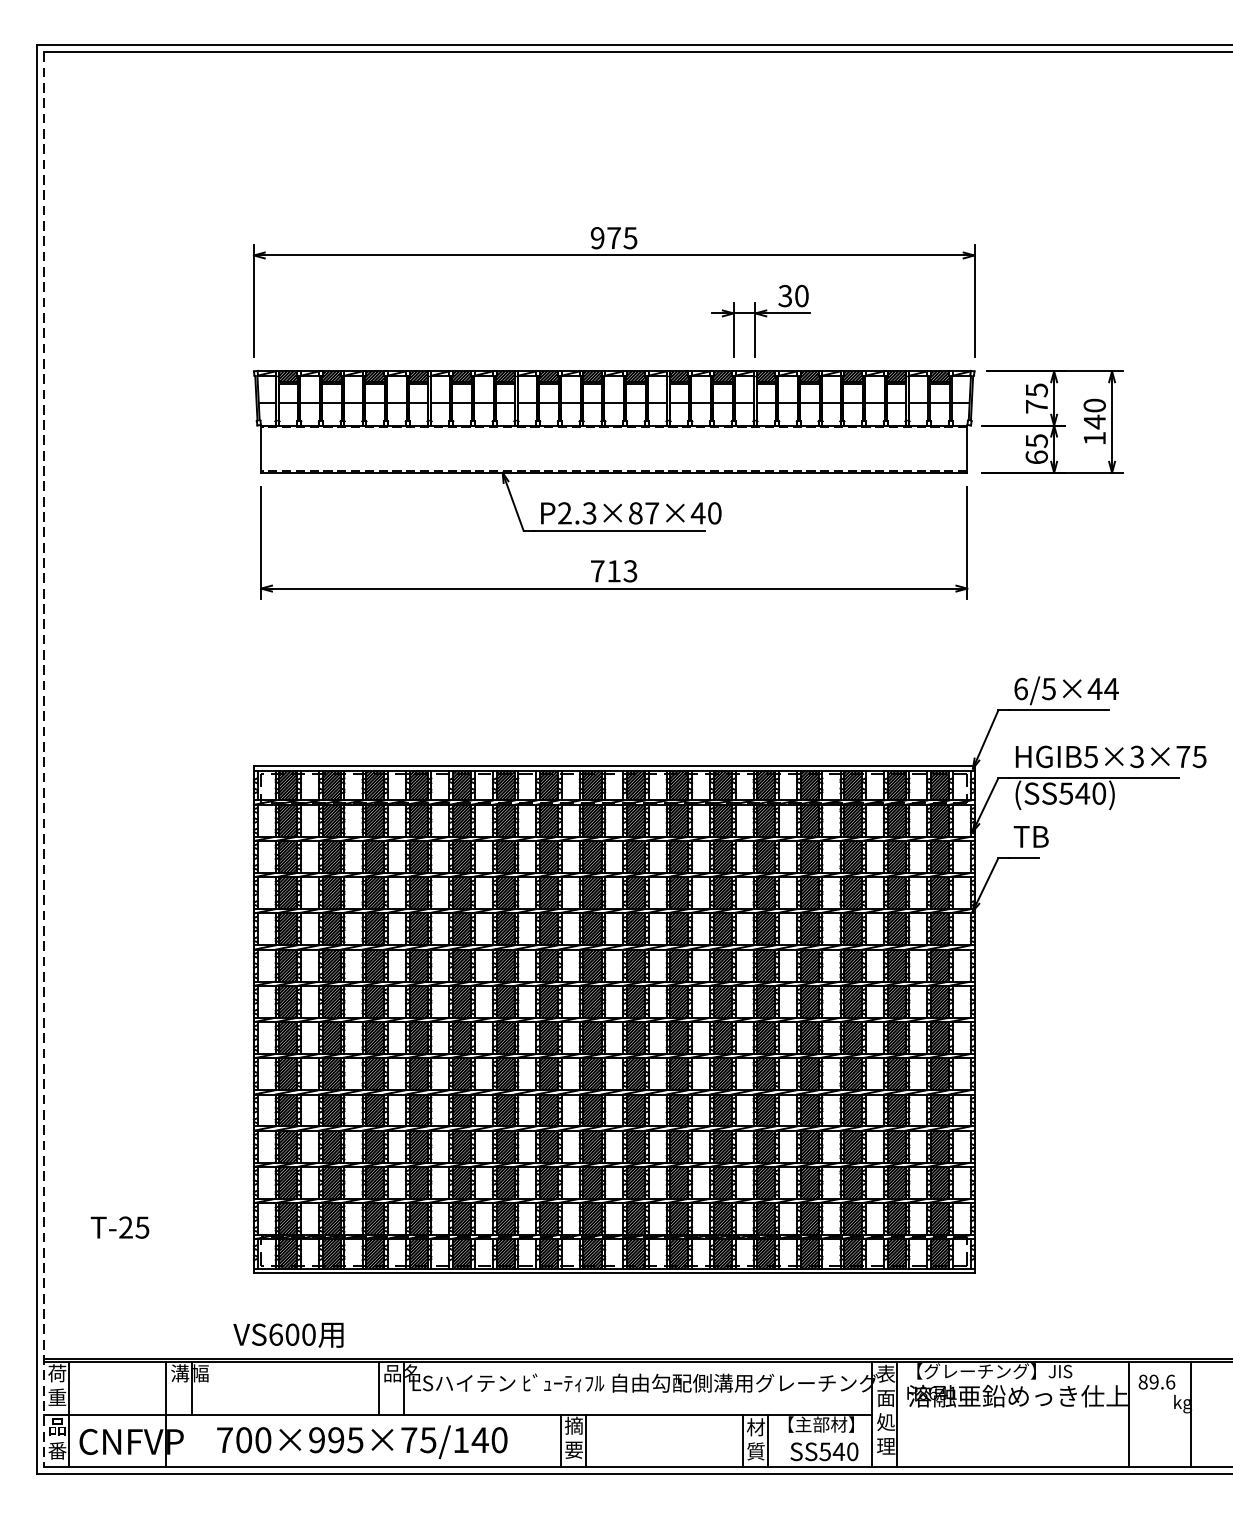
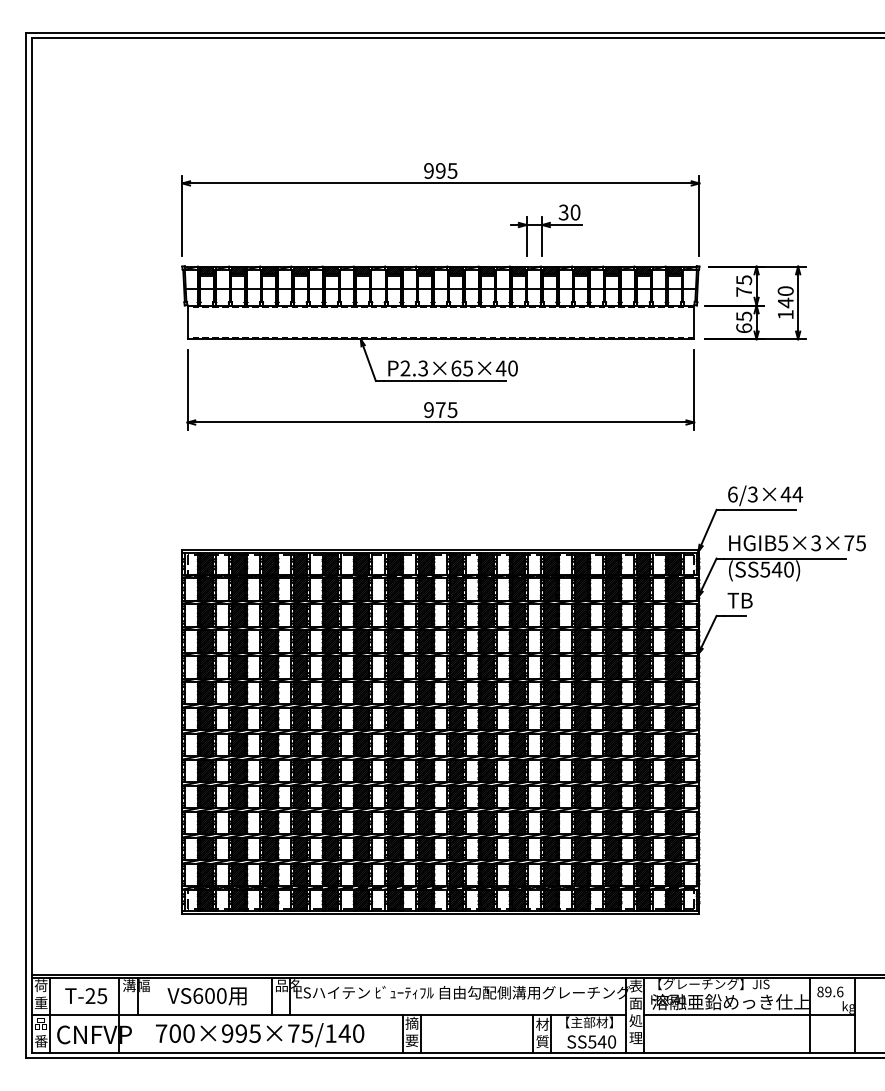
text: (613, 237) -> (440, 170), 975 -> 995
text: (642, 513) -> (461, 368), P2.3×87×40 -> P2.3×65×40
text: (613, 571) -> (440, 410), 713 -> 975
text: (1048, 687) -> (752, 493), 6/5×44 -> 6/3×44
line: (43, 760) -> (31, 545), dashed -> solid
text: (120, 1228) -> (86, 996), moved
text: (287, 1335) -> (206, 996), moved
line: (1044, 1414) -> (749, 1015), added

